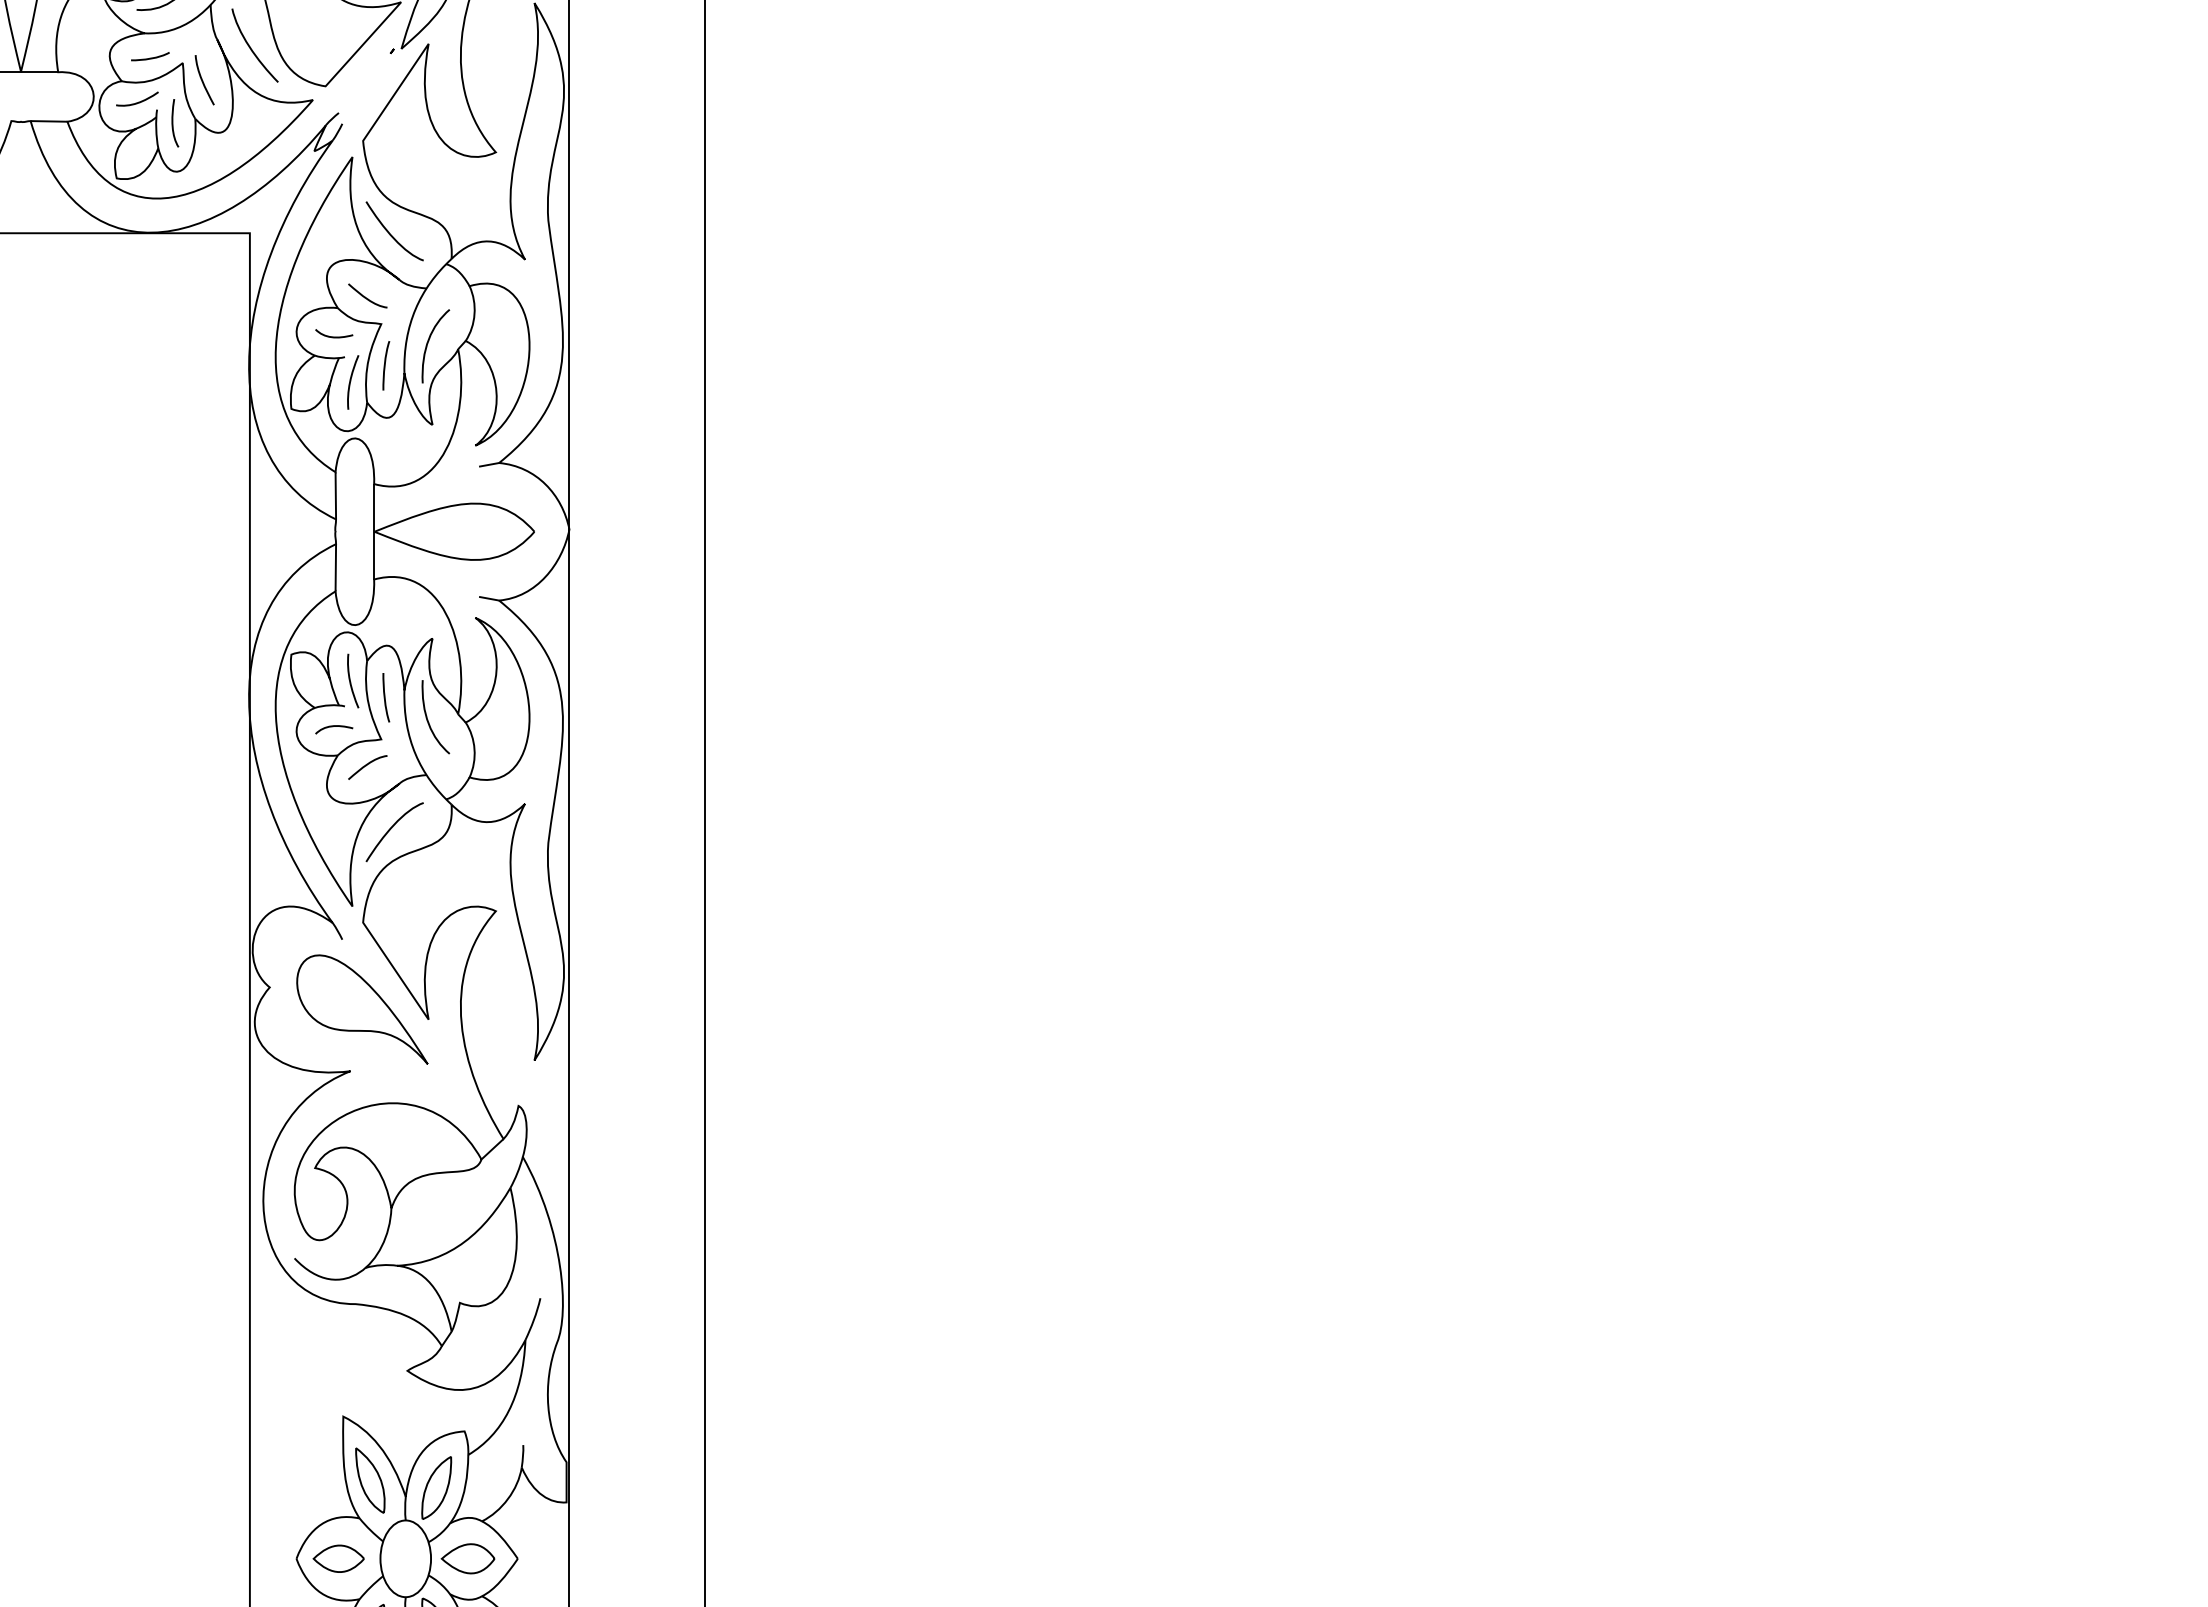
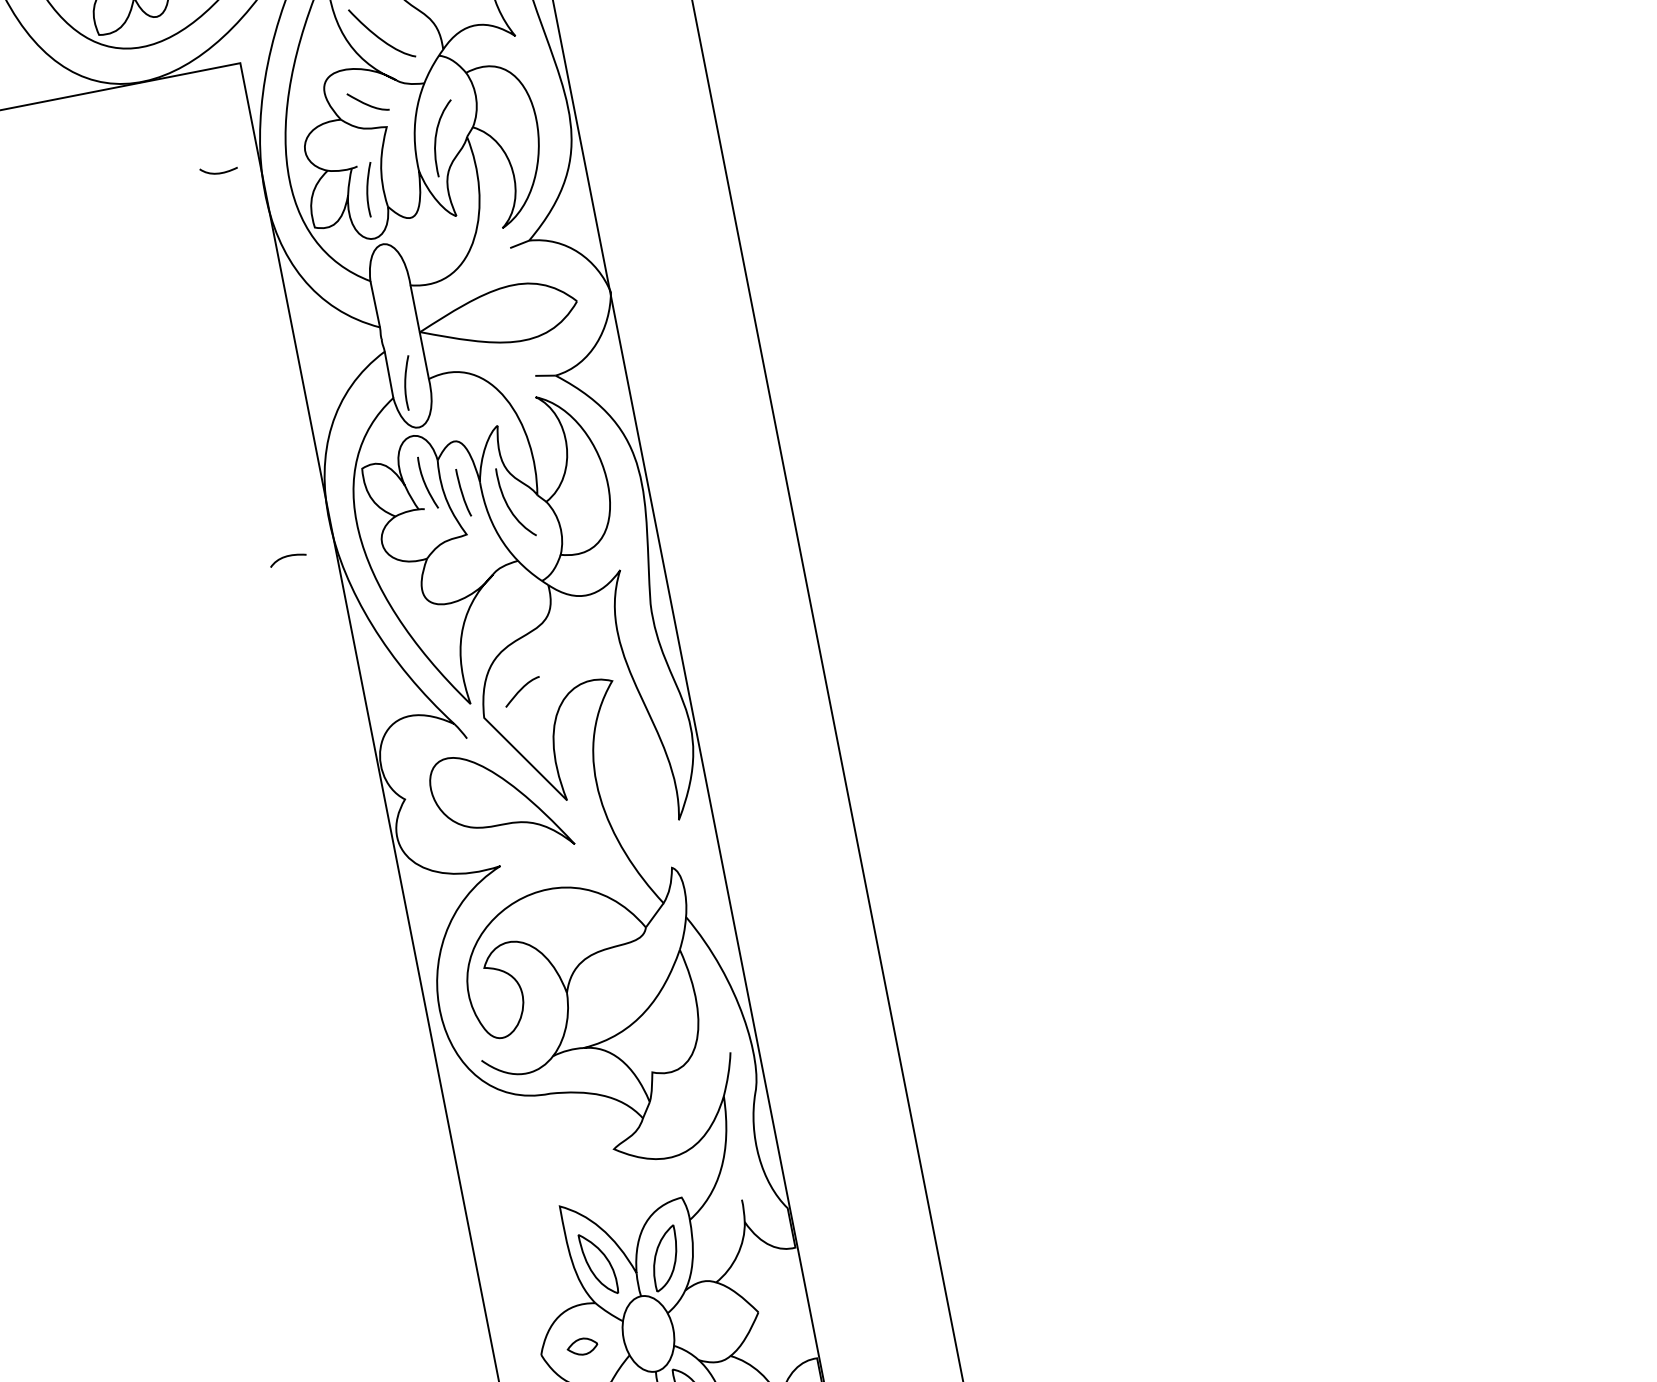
curve: (334, 336) -> (219, 172), moved
curve: (385, 365) -> (398, 166), removed
curve: (351, 578) -> (406, 382), added
curve: (332, 727) -> (286, 557), moved
curve: (366, 766) -> (521, 691), moved
curve: (391, 829) -> (494, 621), removed
part: (338, 1558) -> (582, 1346), size x0.6
part: (467, 1558) -> (709, 1321), removed

